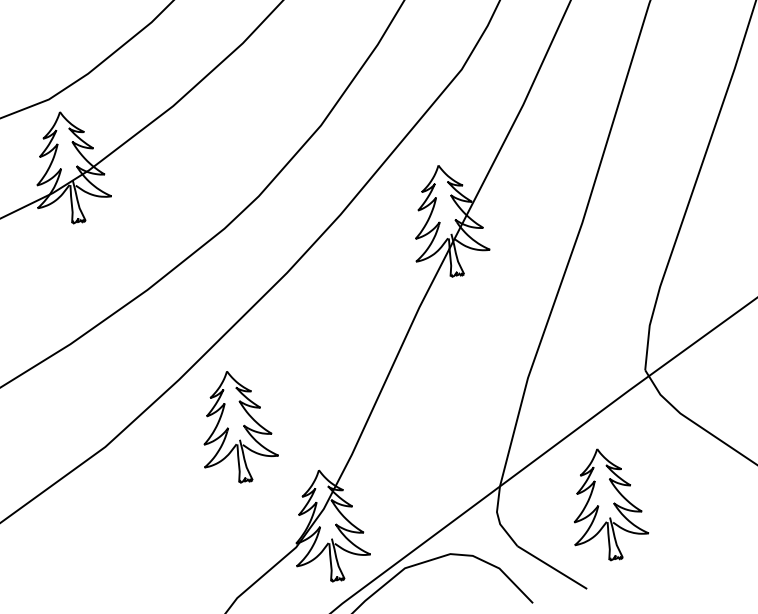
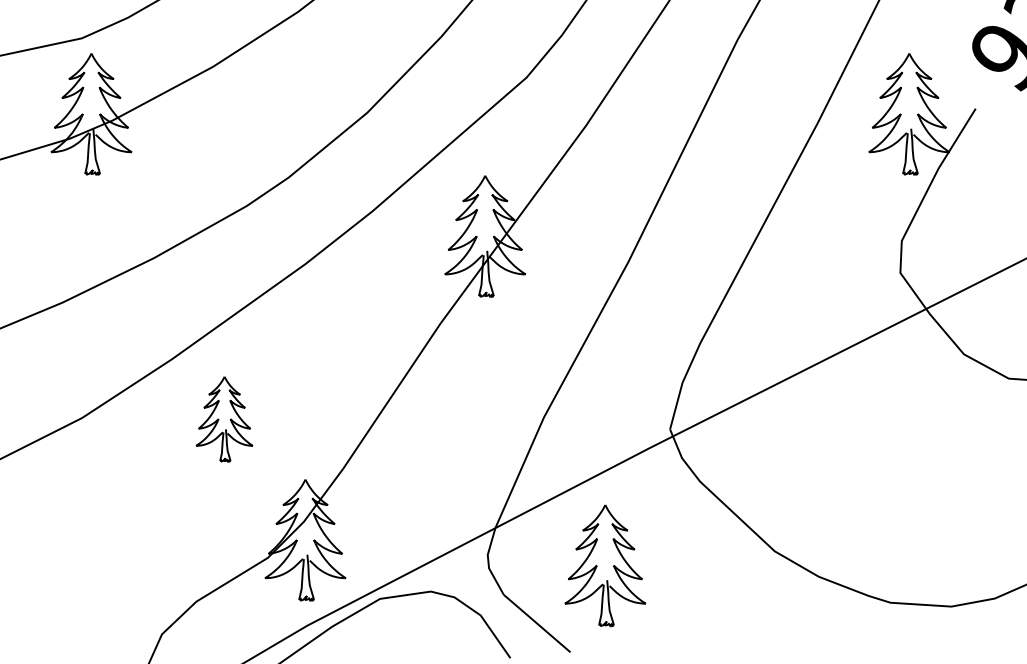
part: (235, 427) -> (224, 419), size x0.7

